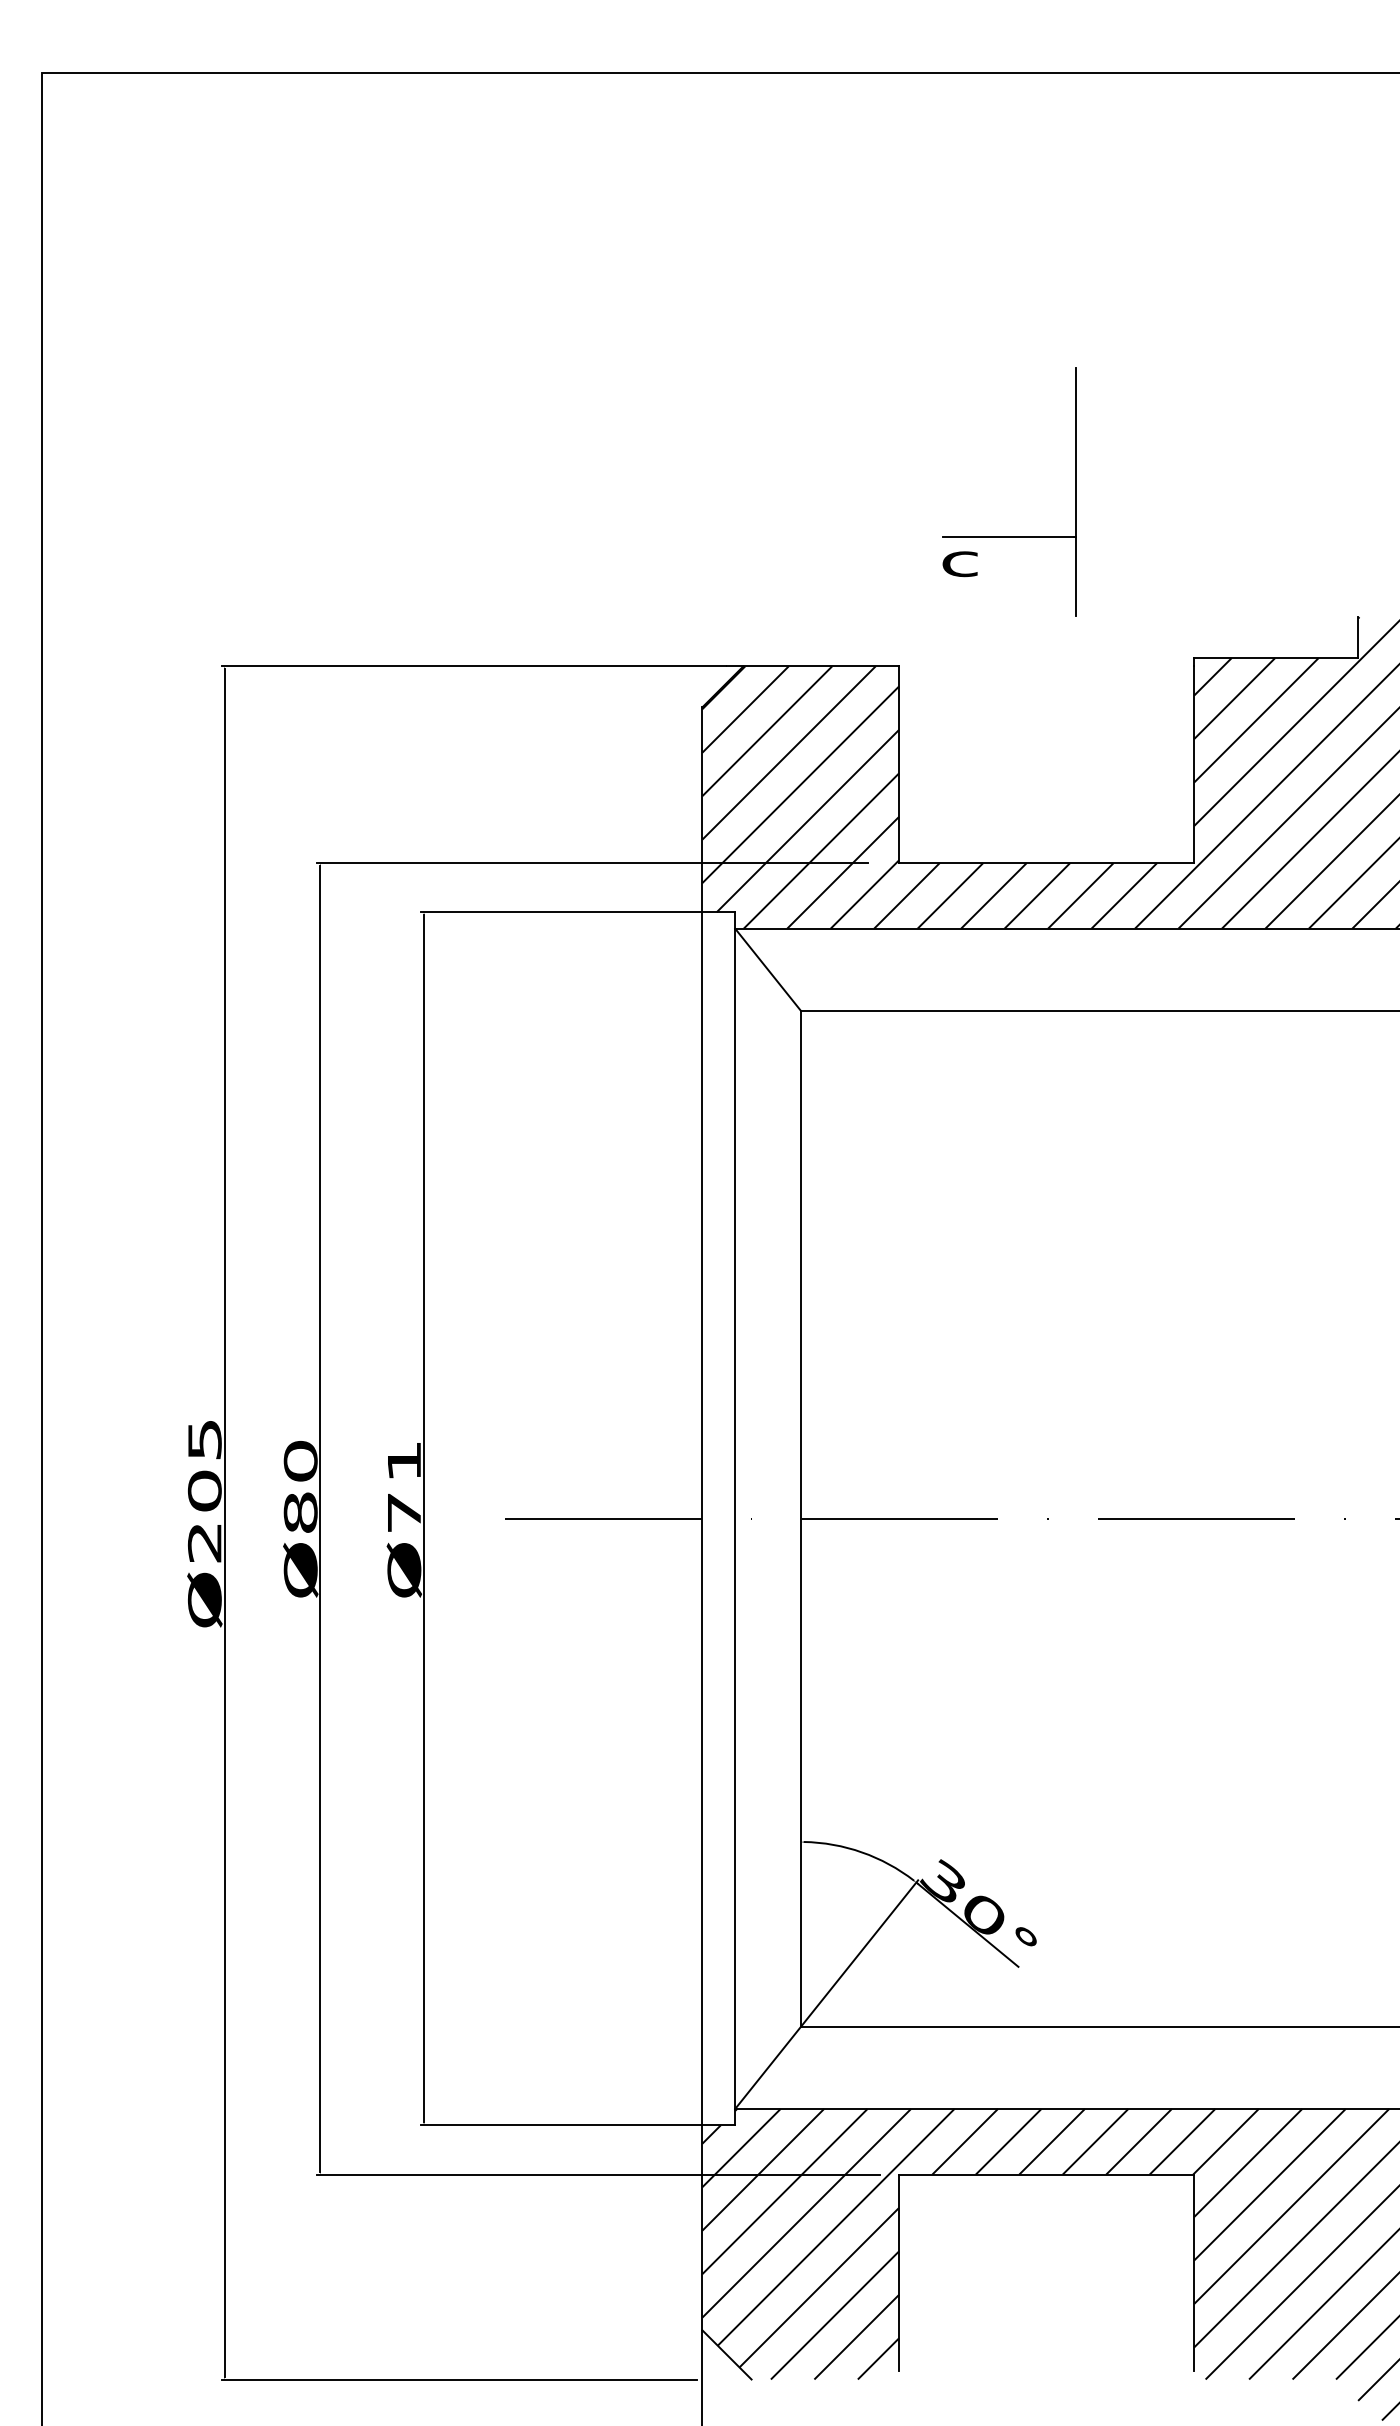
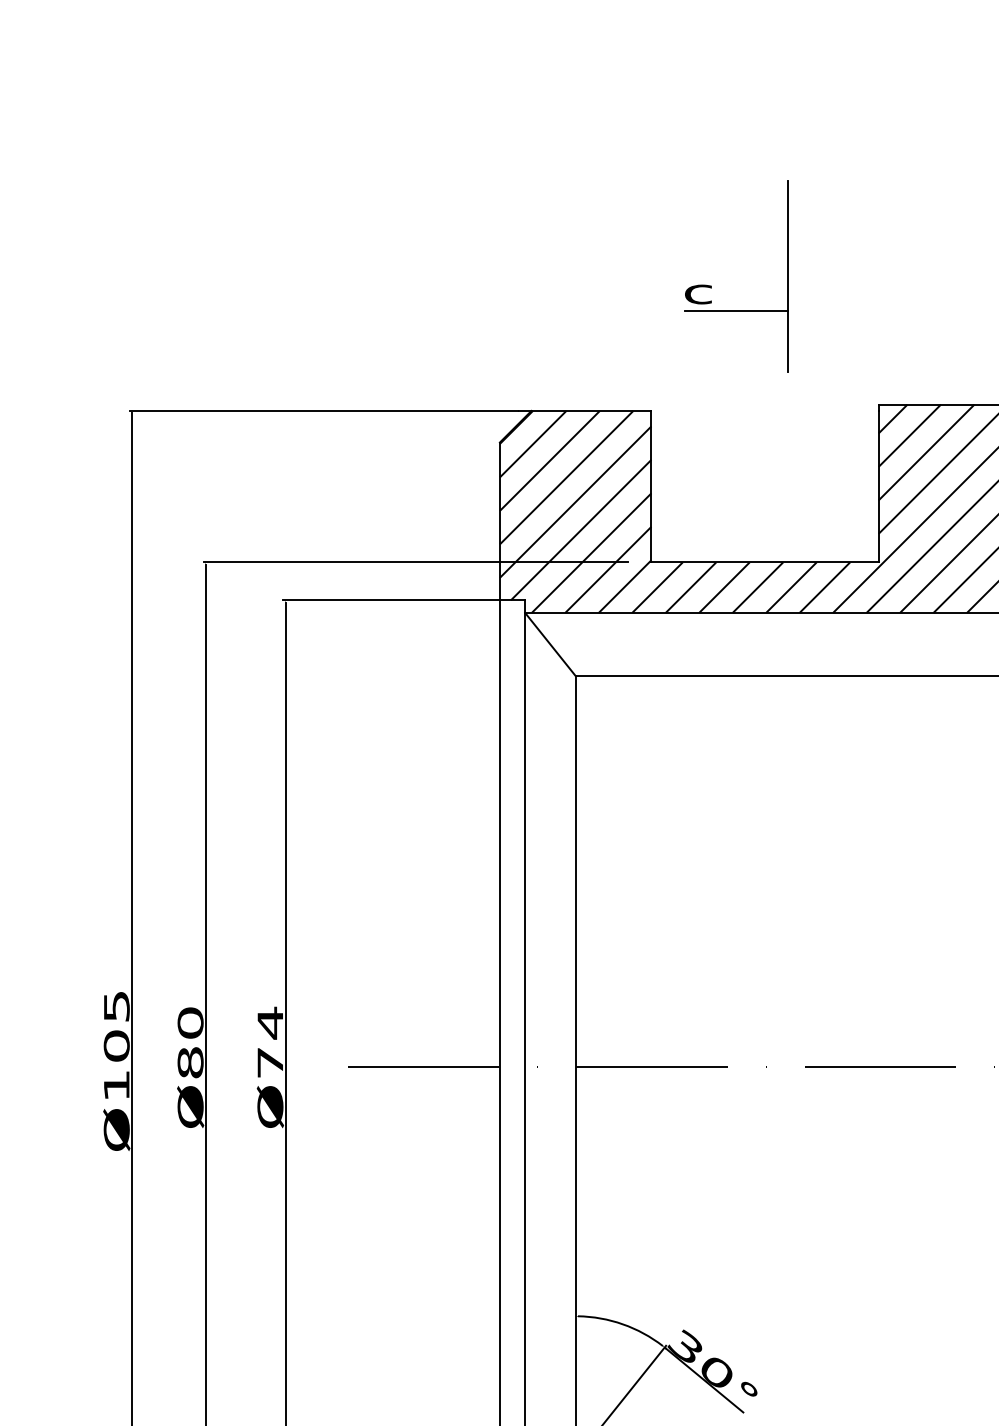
text: (959, 564) -> (697, 294), moved
text: (404, 1461) -> (270, 1023), Ø71 -> Ø74
text: (204, 1543) -> (116, 1086), Ø205 -> Ø105

